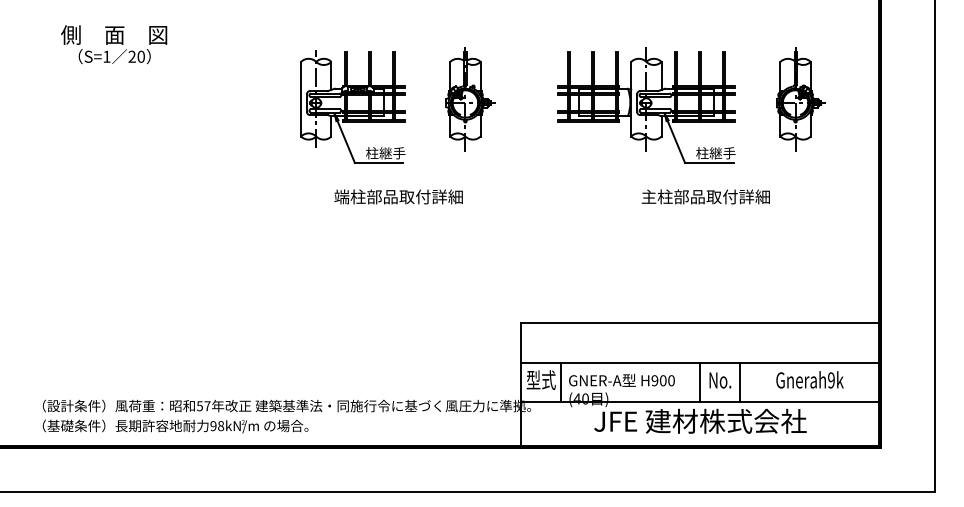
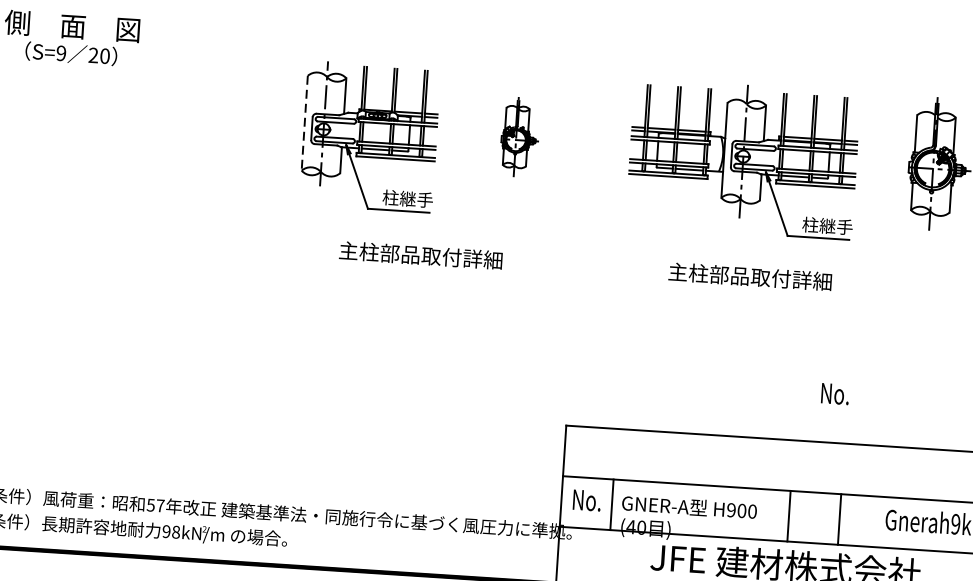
text: (106, 56) -> (60, 52), S=1 -> S=9
line: (301, 99) -> (305, 123), solid -> dashed
part: (470, 99) -> (520, 137), size x0.6
text: (341, 196) -> (348, 250), 端柱部品取付詳細 -> 主柱部品取付詳細
text: (705, 196) -> (749, 276), moved
text: (540, 379) -> (586, 499), 型式 -> No.
text: (720, 380) -> (835, 394), moved

